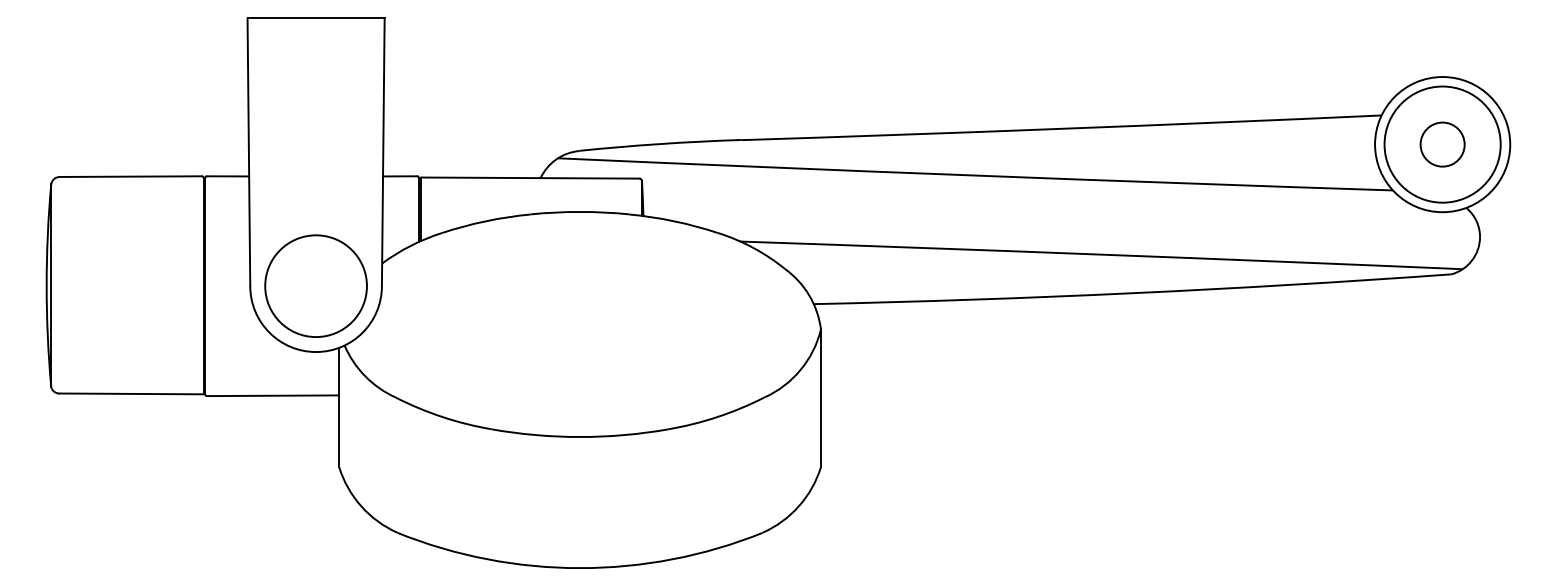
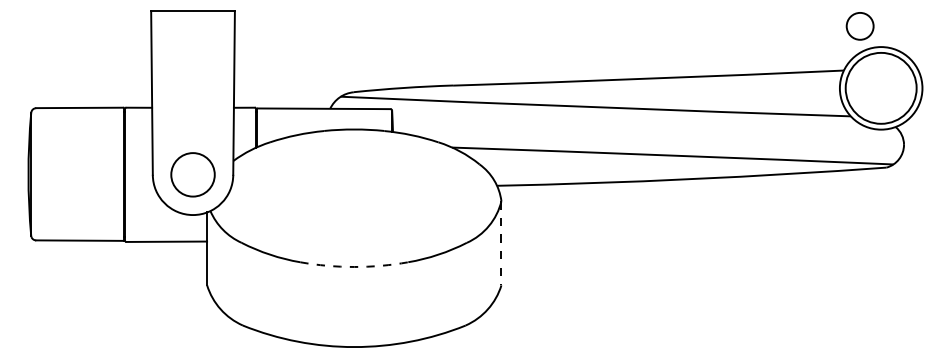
circle: (1441, 144) -> (859, 26), moved
circle: (315, 285) -> (192, 174), size x0.7
line: (821, 398) -> (501, 243), solid -> dashed
arc: (580, 436) -> (354, 266), solid -> dashed

